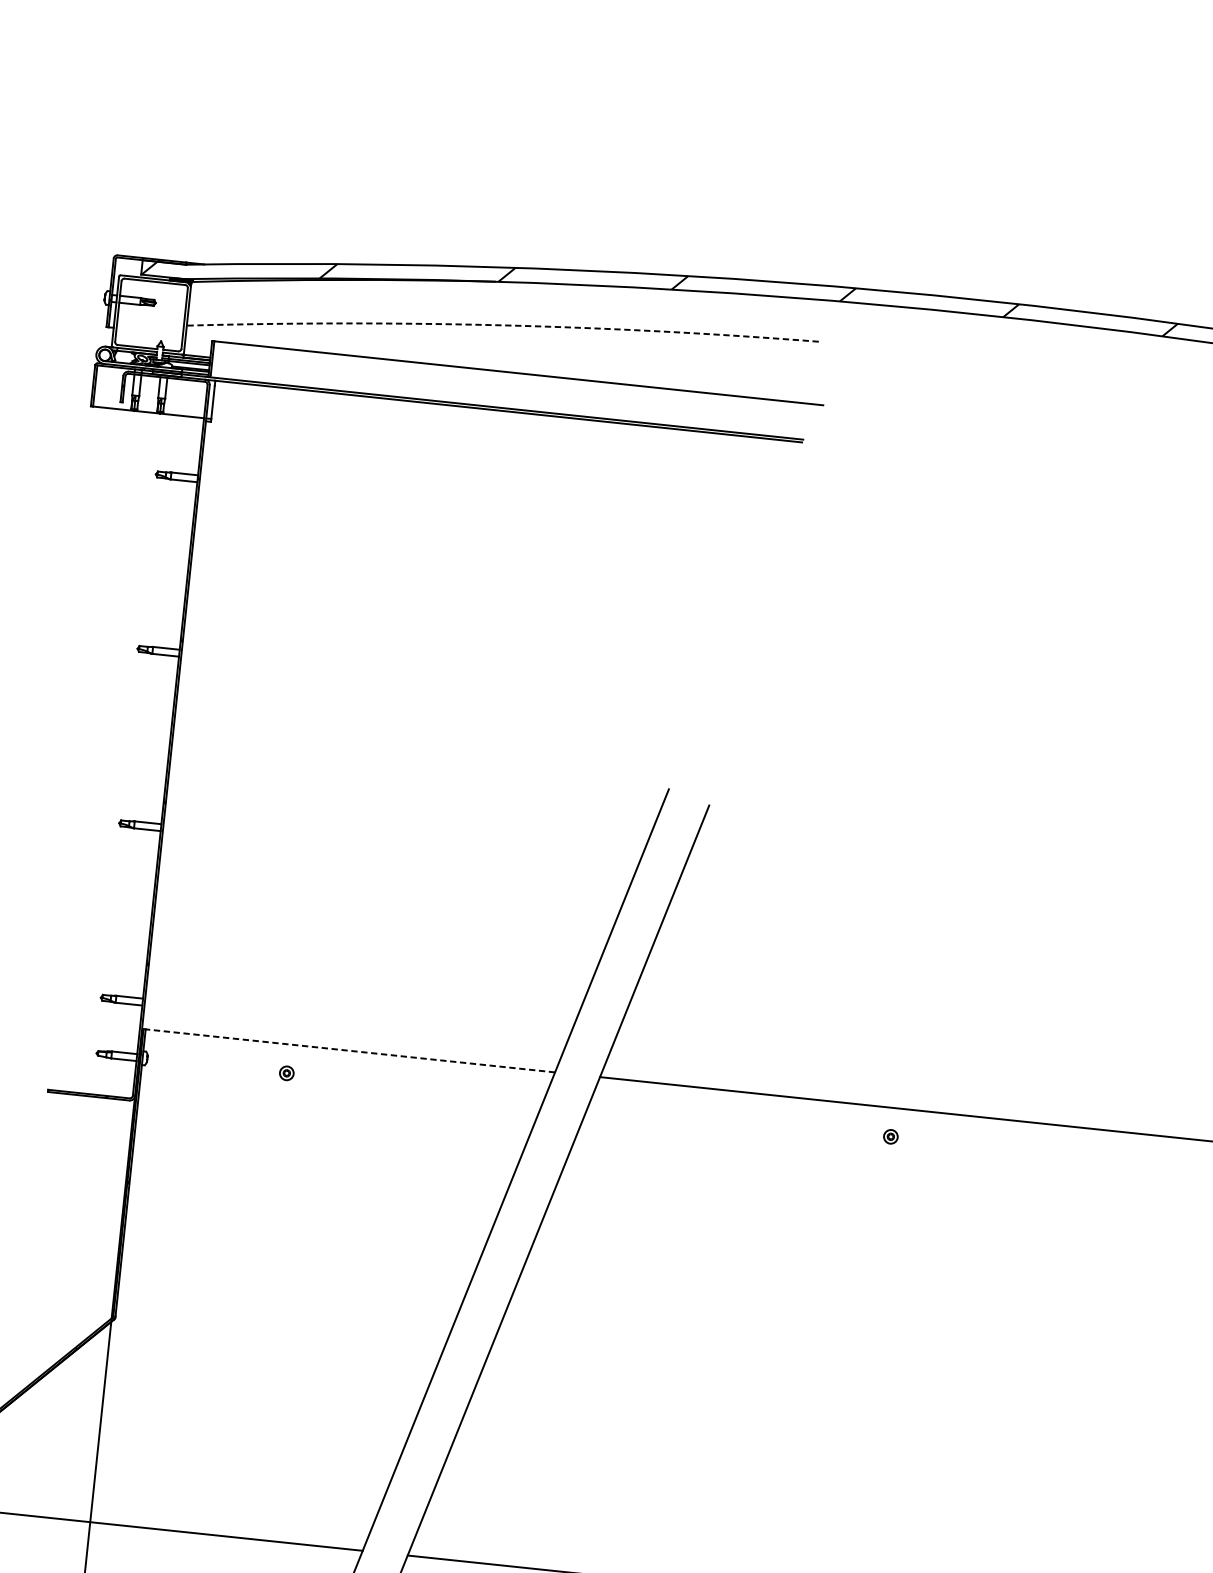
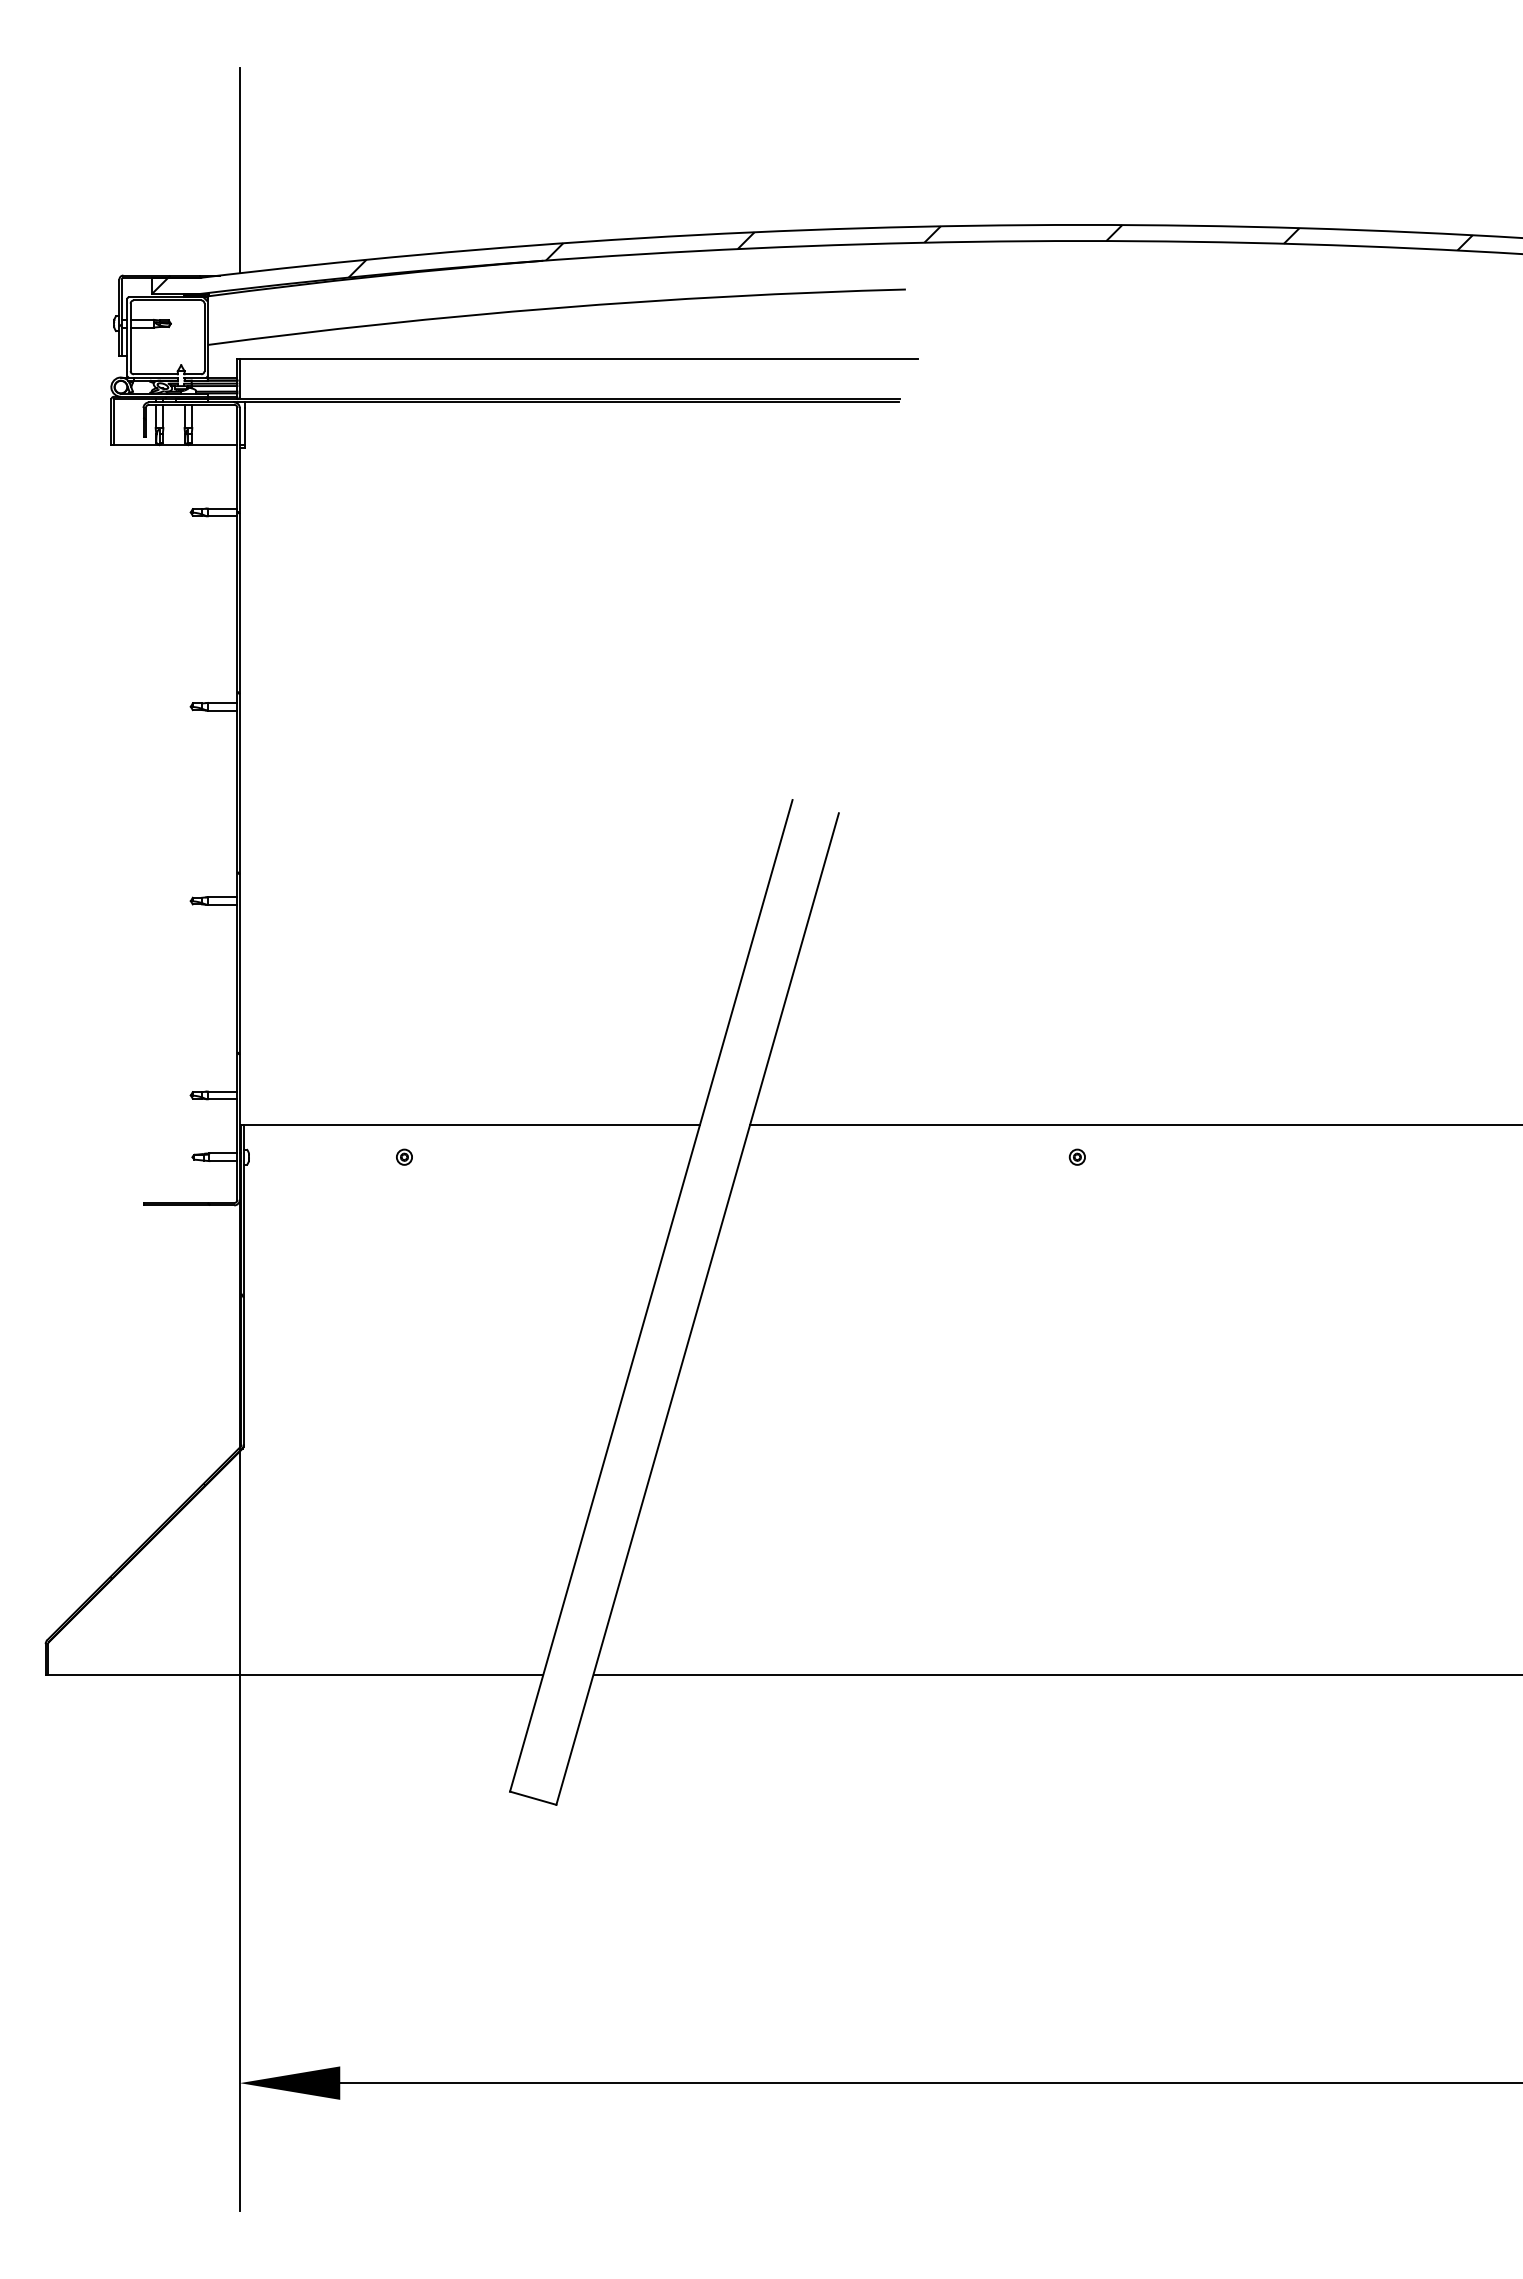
line: (231, 172) -> (239, 170), added
arc: (503, 325) -> (556, 308), dashed -> solid
line: (349, 1051) -> (471, 1125), dashed -> solid

